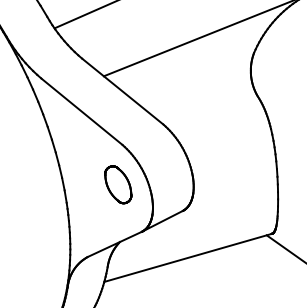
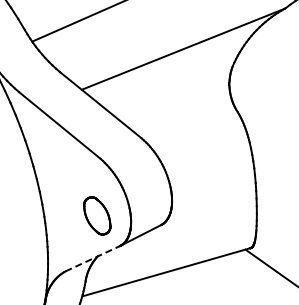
part: (118, 184) -> (97, 215), moved
line: (114, 244) -> (92, 258), solid -> dashed

